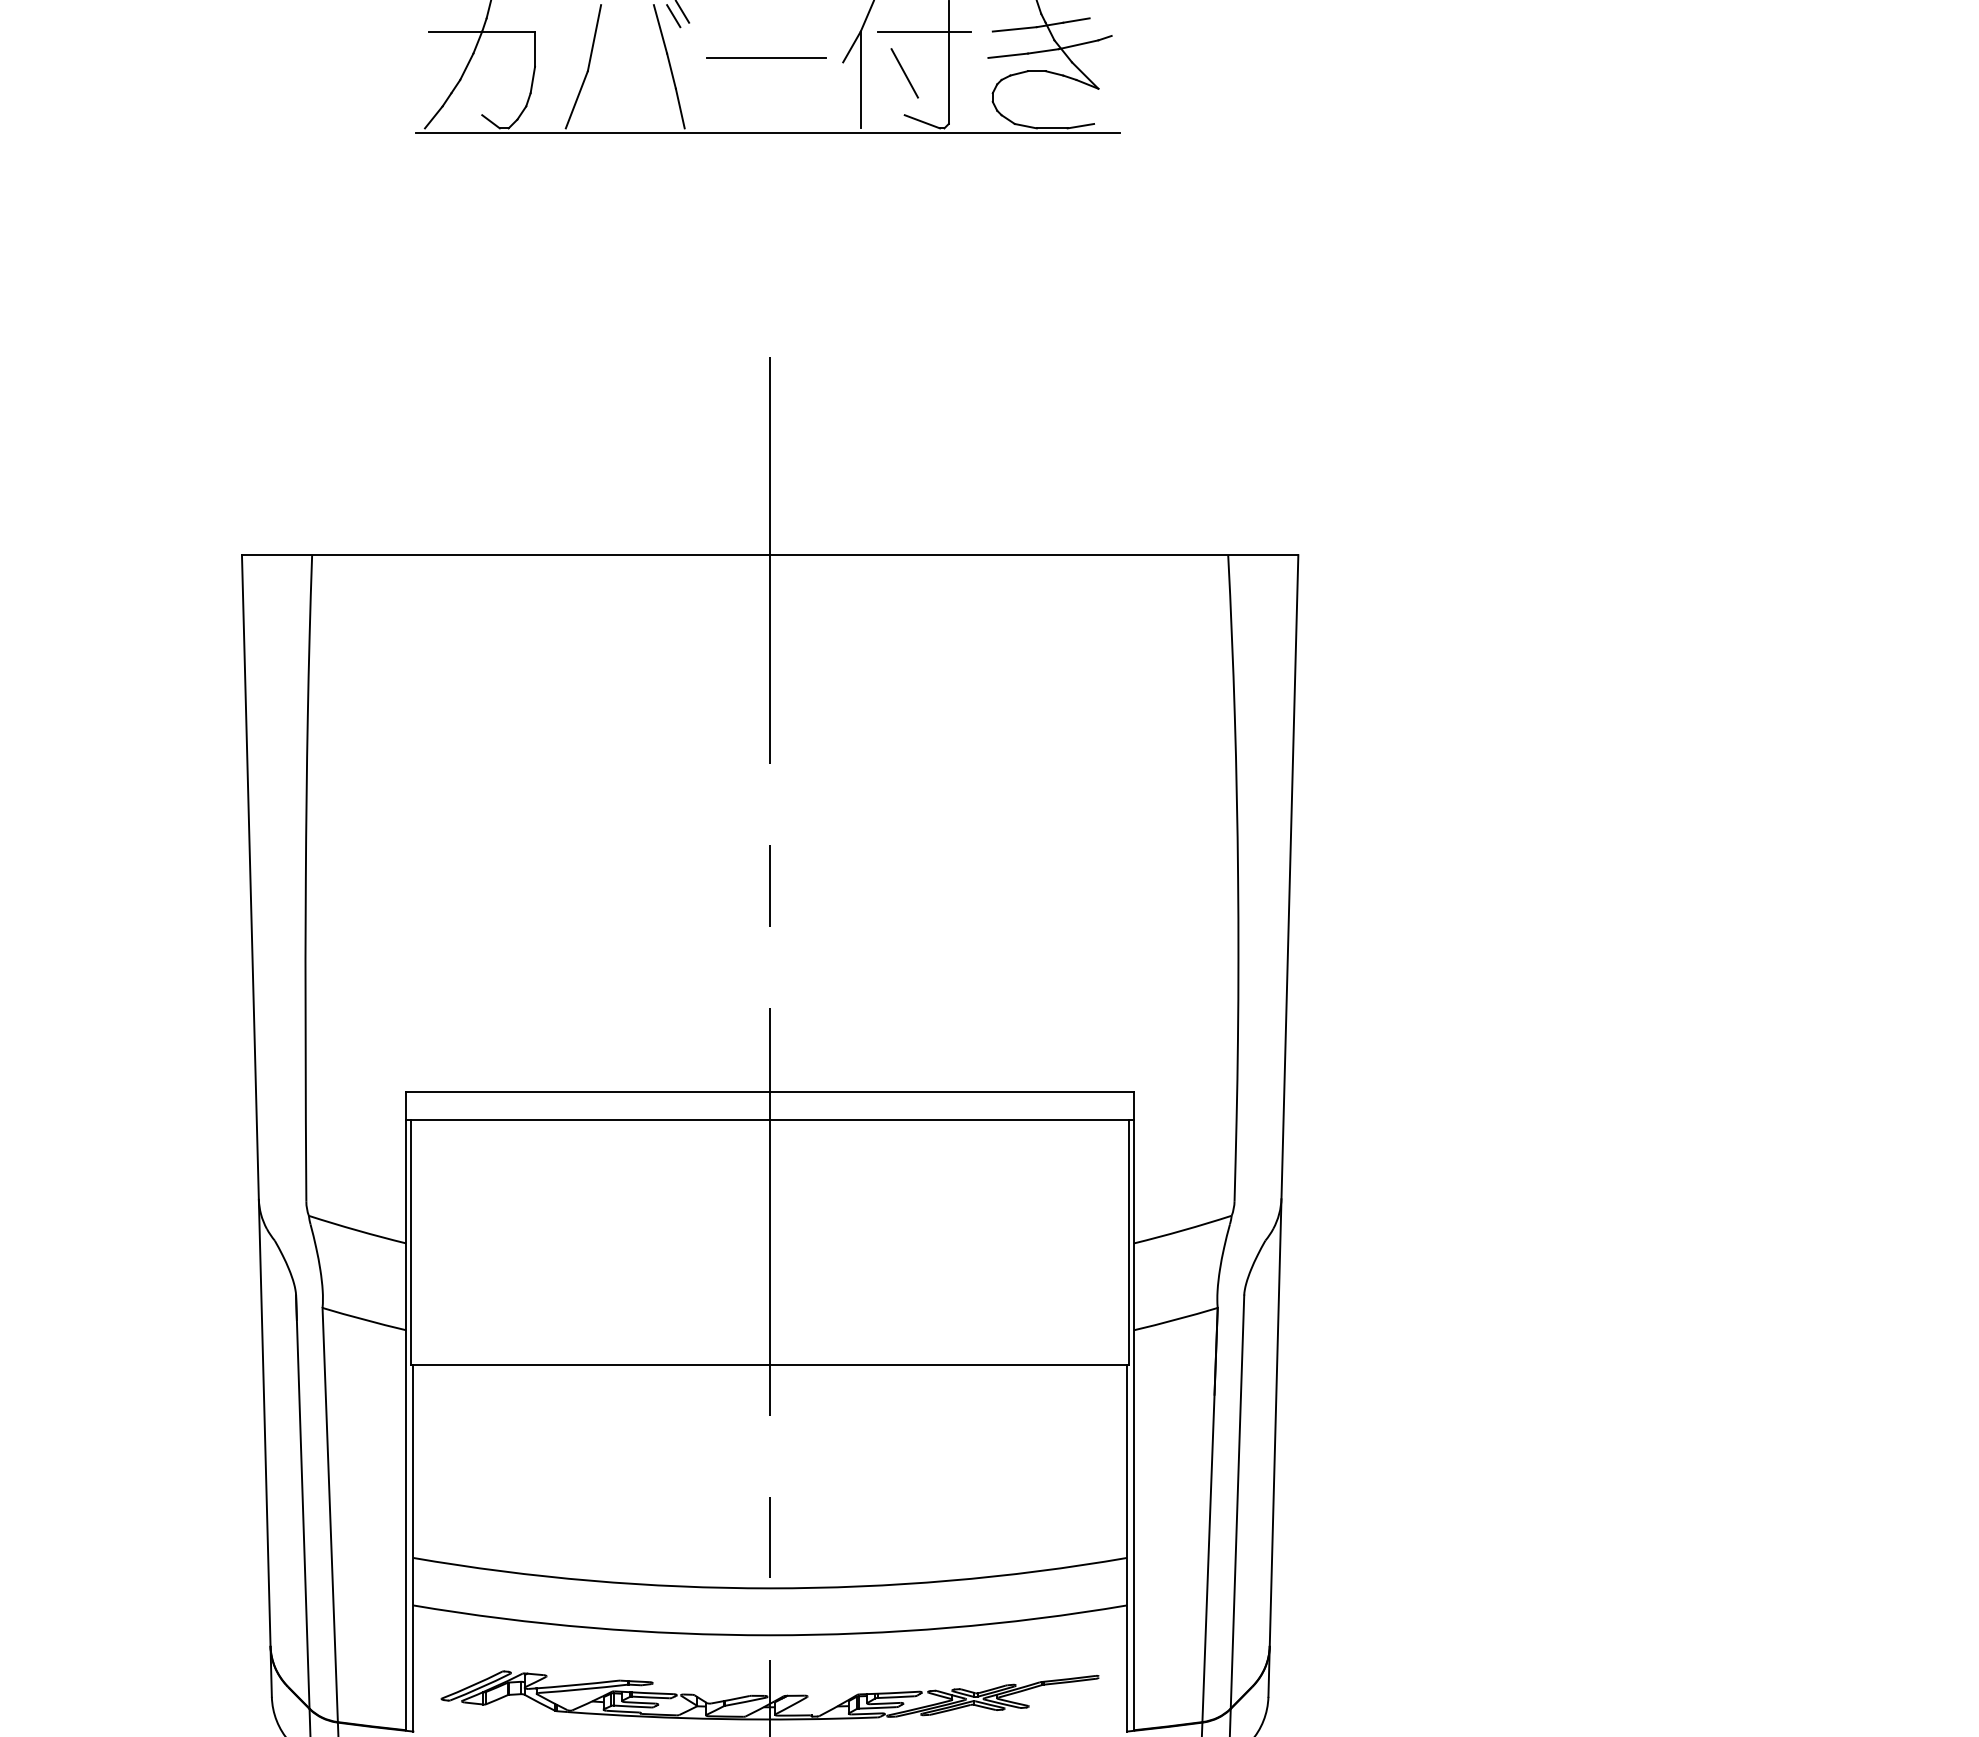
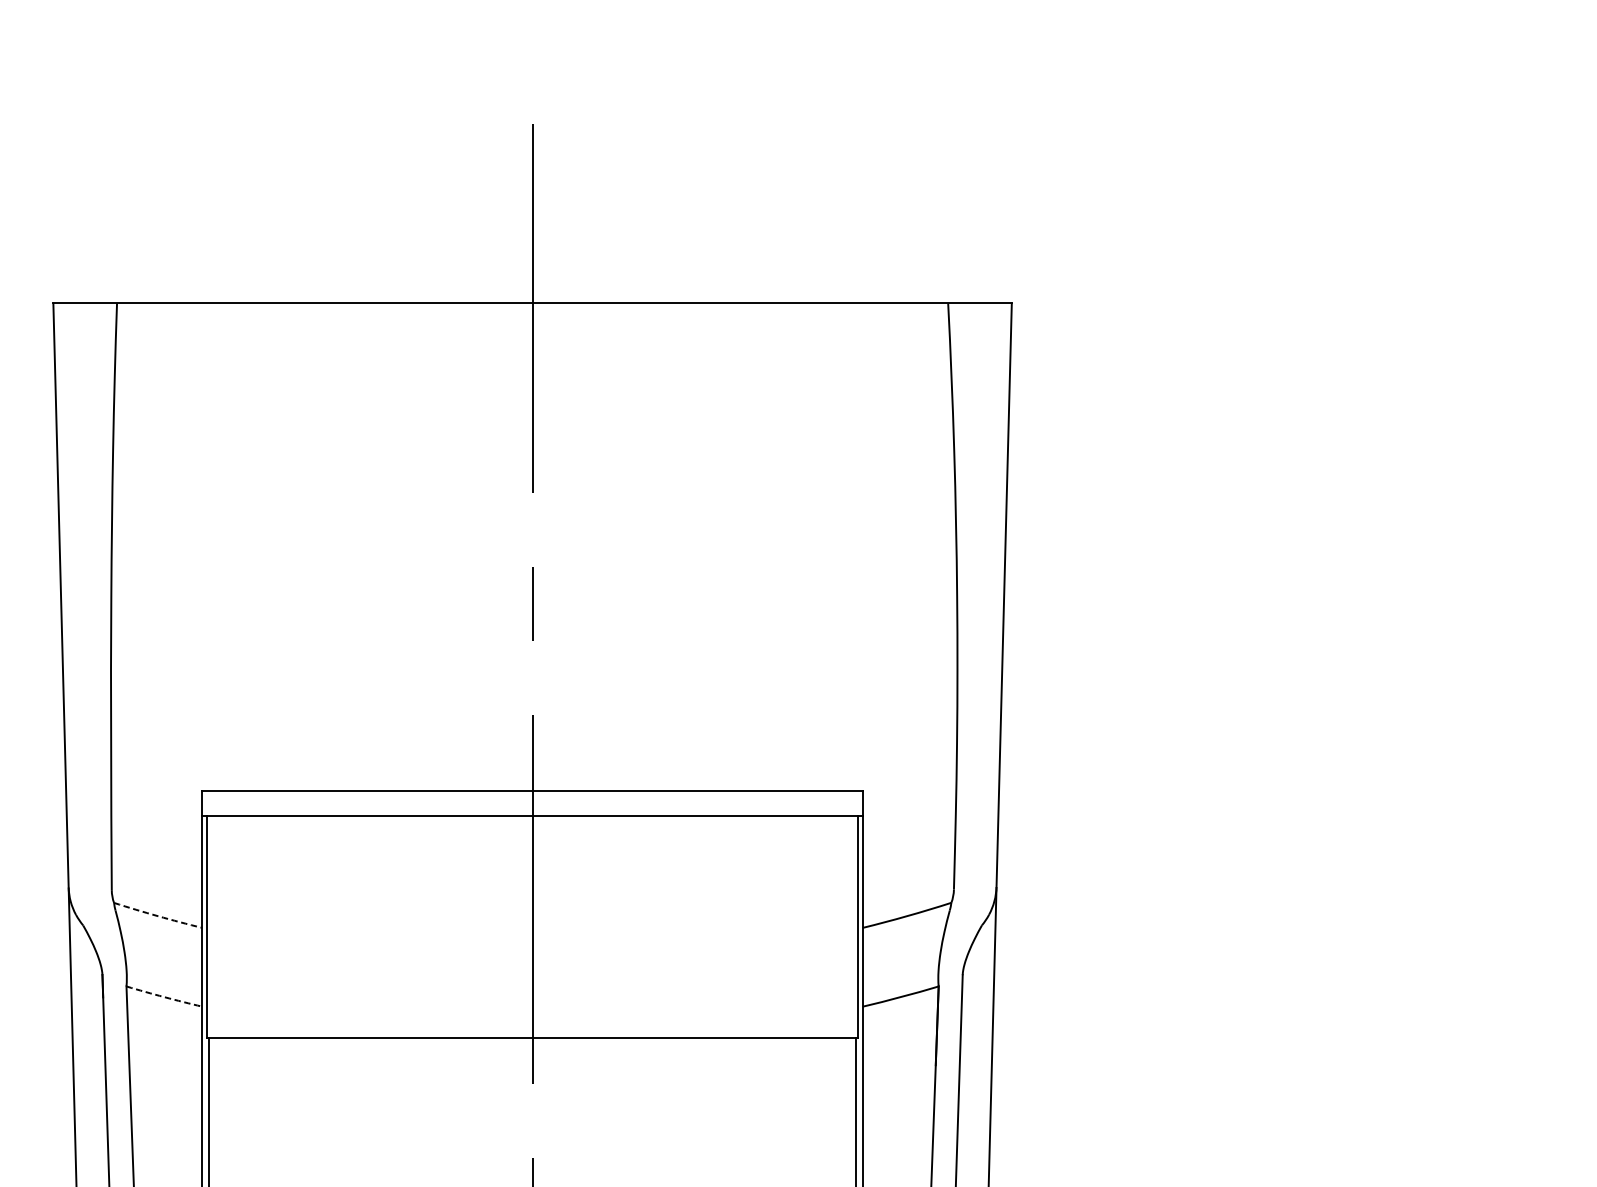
arc: (357, 1230) -> (158, 916), solid -> dashed
arc: (364, 1319) -> (164, 996), solid -> dashed

